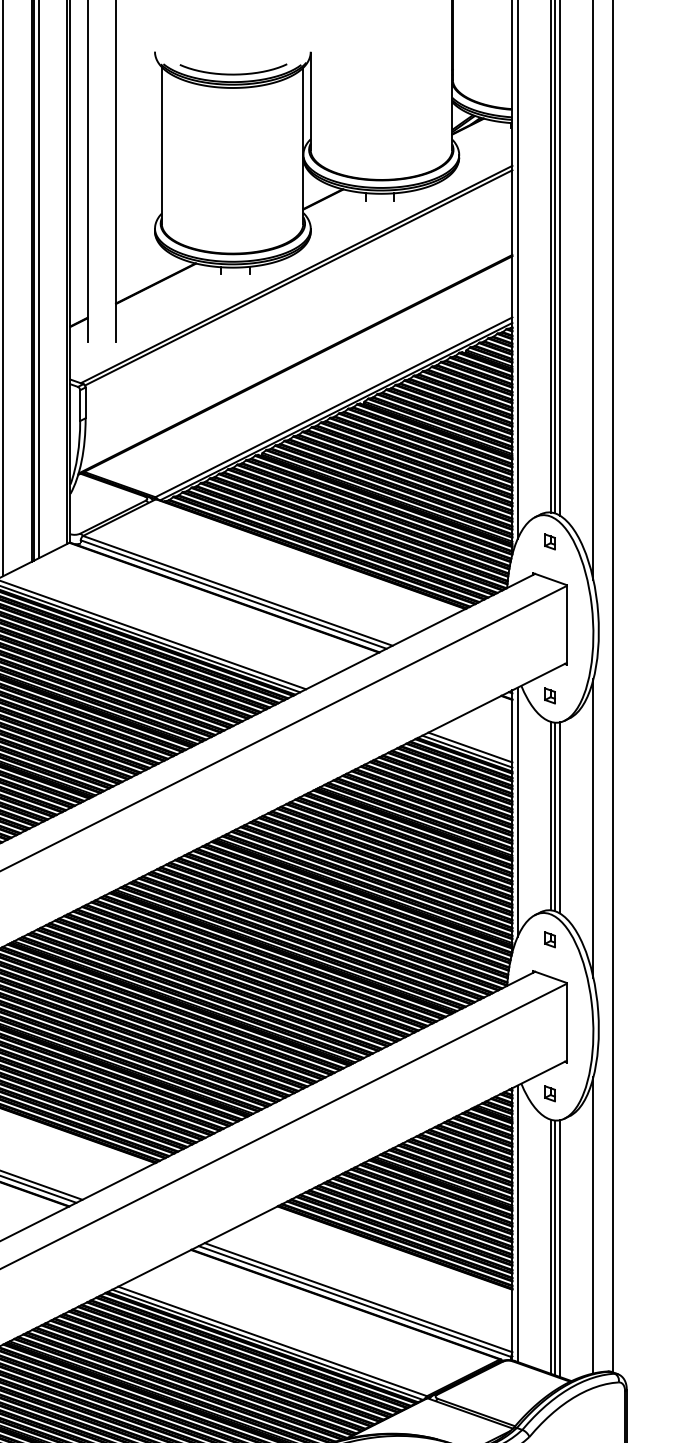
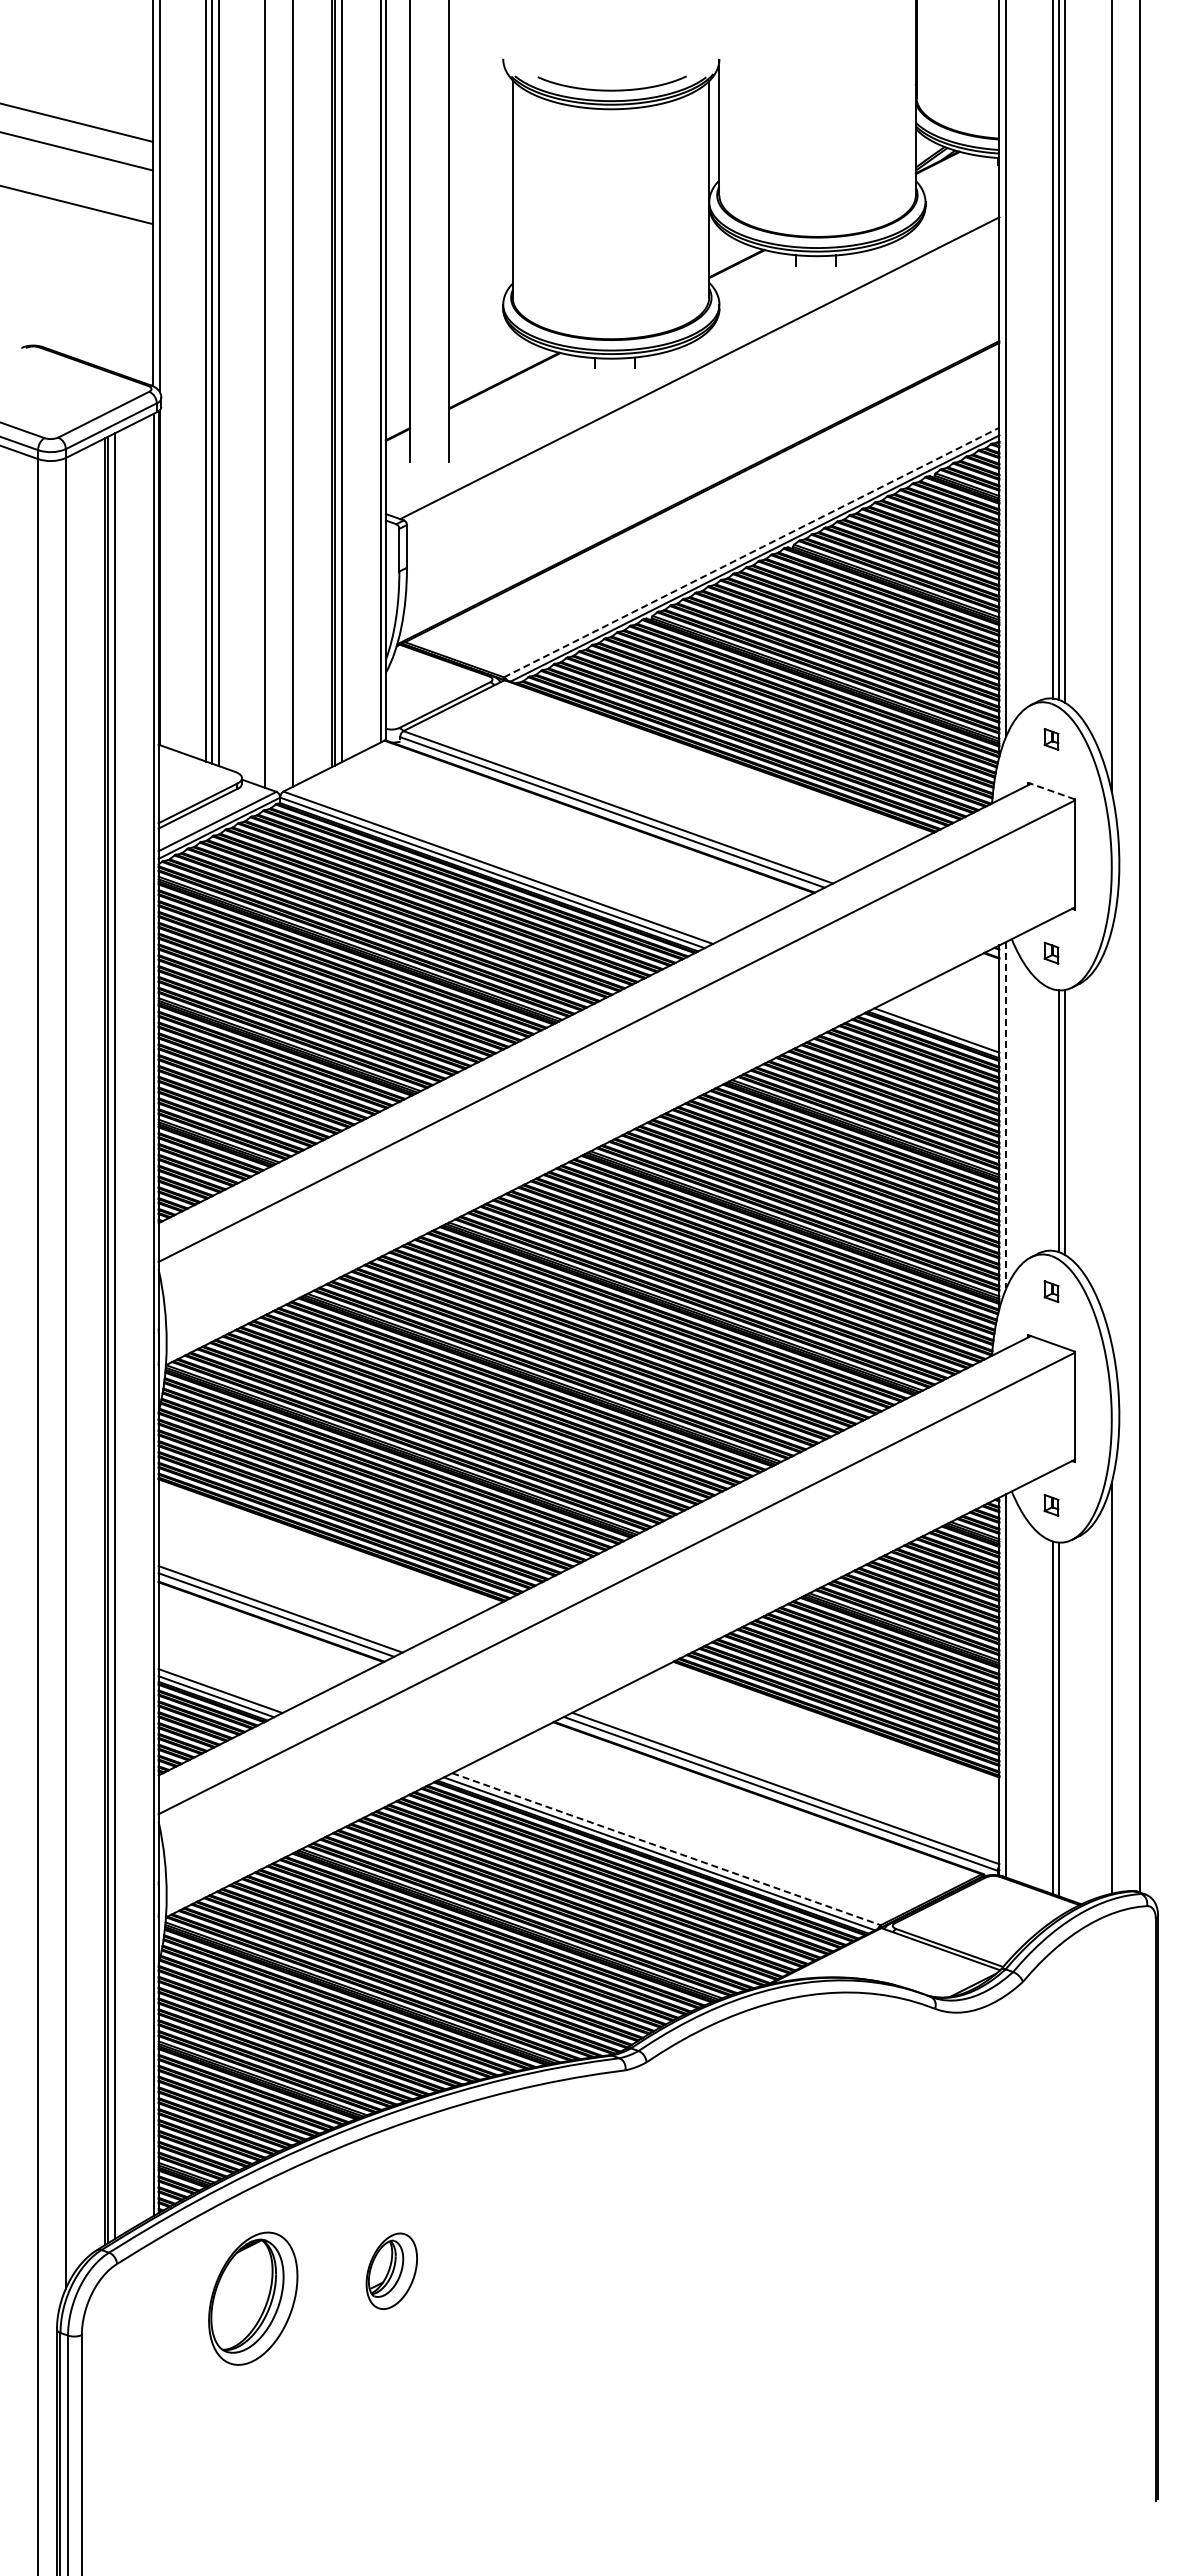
line: (298, 277) -> (702, 372), removed
line: (334, 407) -> (752, 552), solid -> dashed
line: (549, 579) -> (1051, 791), solid -> dashed
line: (470, 747) -> (940, 1024), removed
line: (517, 812) -> (1006, 1115), solid -> dashed
line: (551, 815) -> (1053, 1119), removed
line: (593, 828) -> (1111, 1137), removed
line: (560, 1248) -> (1065, 1720), removed
line: (273, 1341) -> (667, 1849), solid -> dashed

